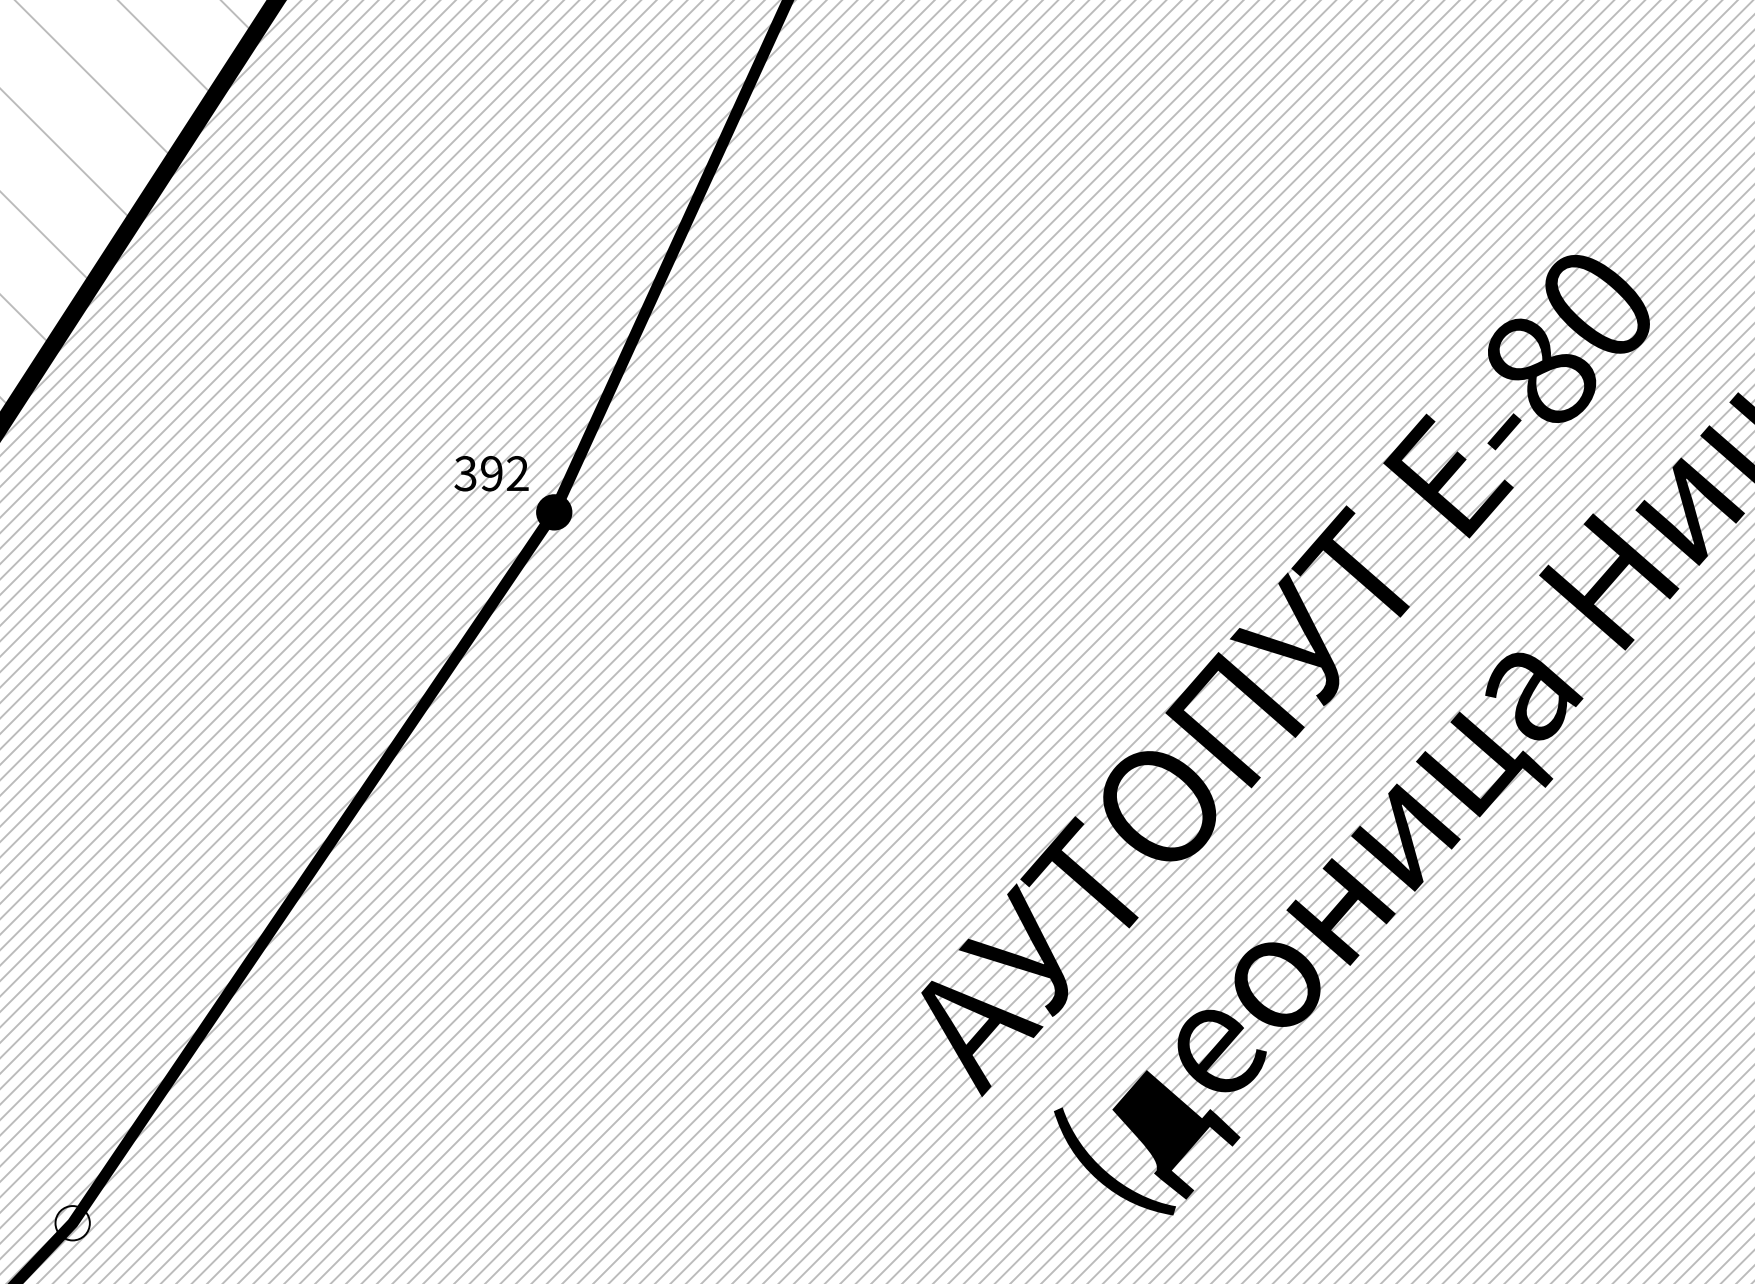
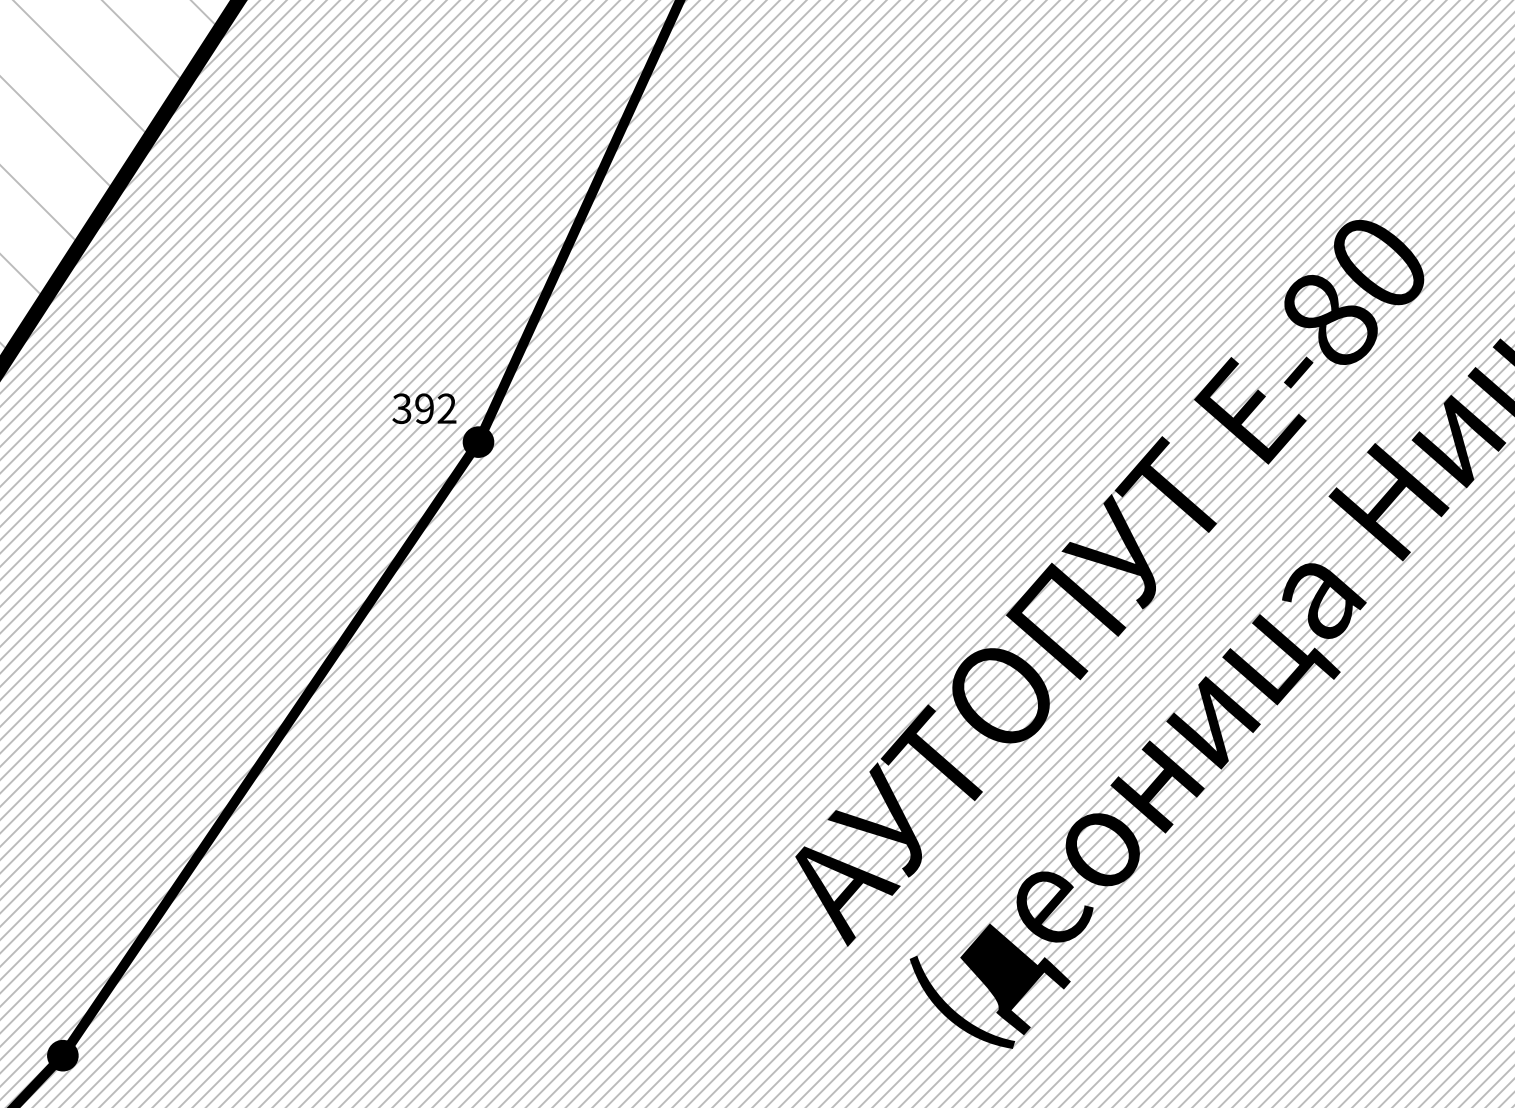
fill: (72, 1223) -> (62, 1055), added

